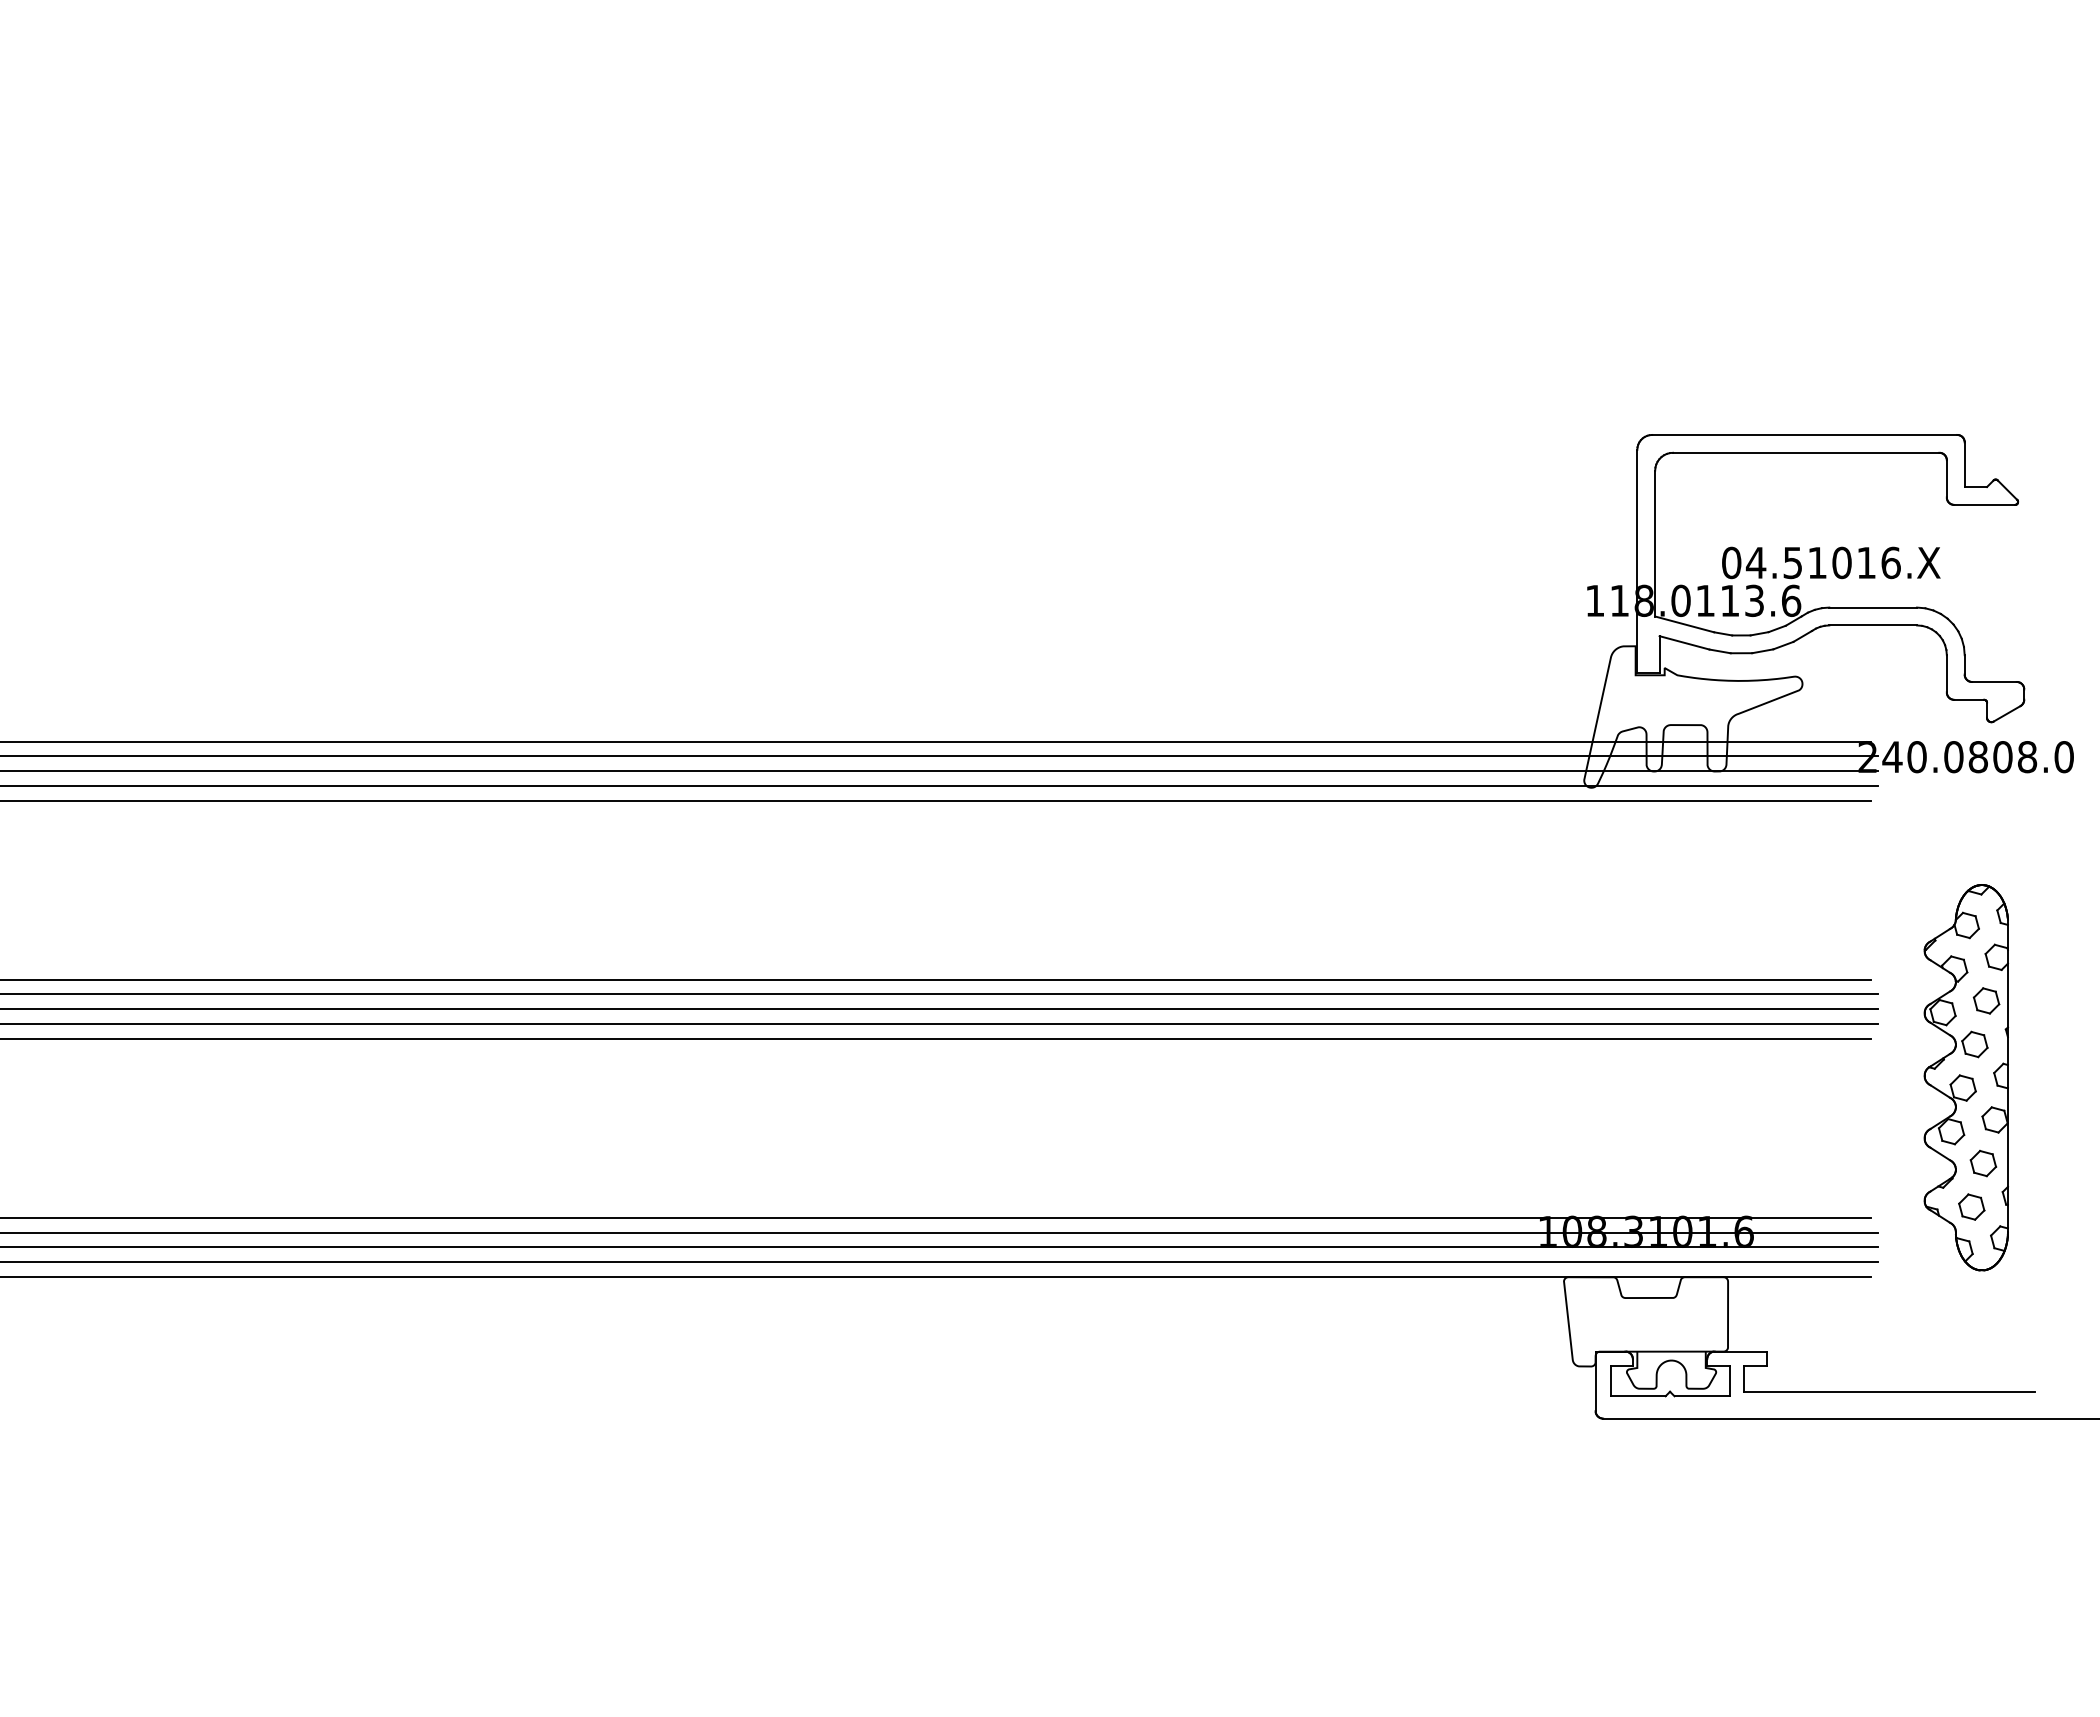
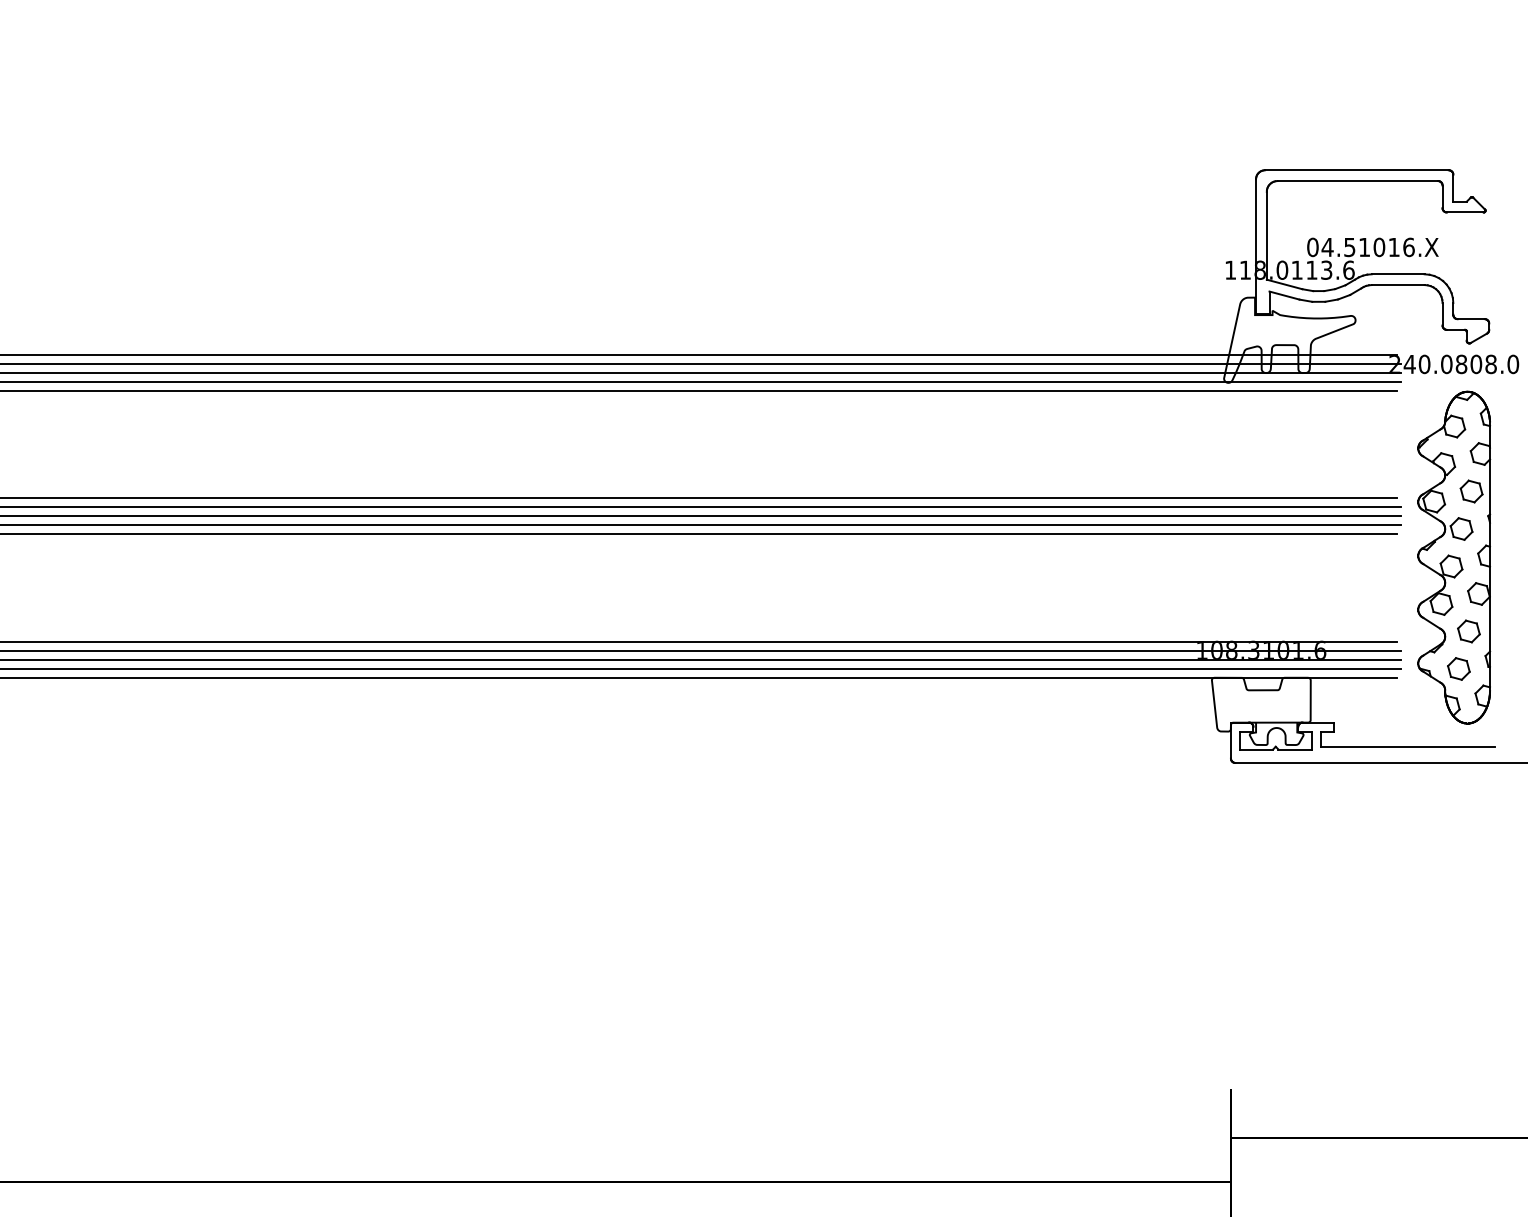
part: (1966, 1077) -> (1454, 557), size x1.43

